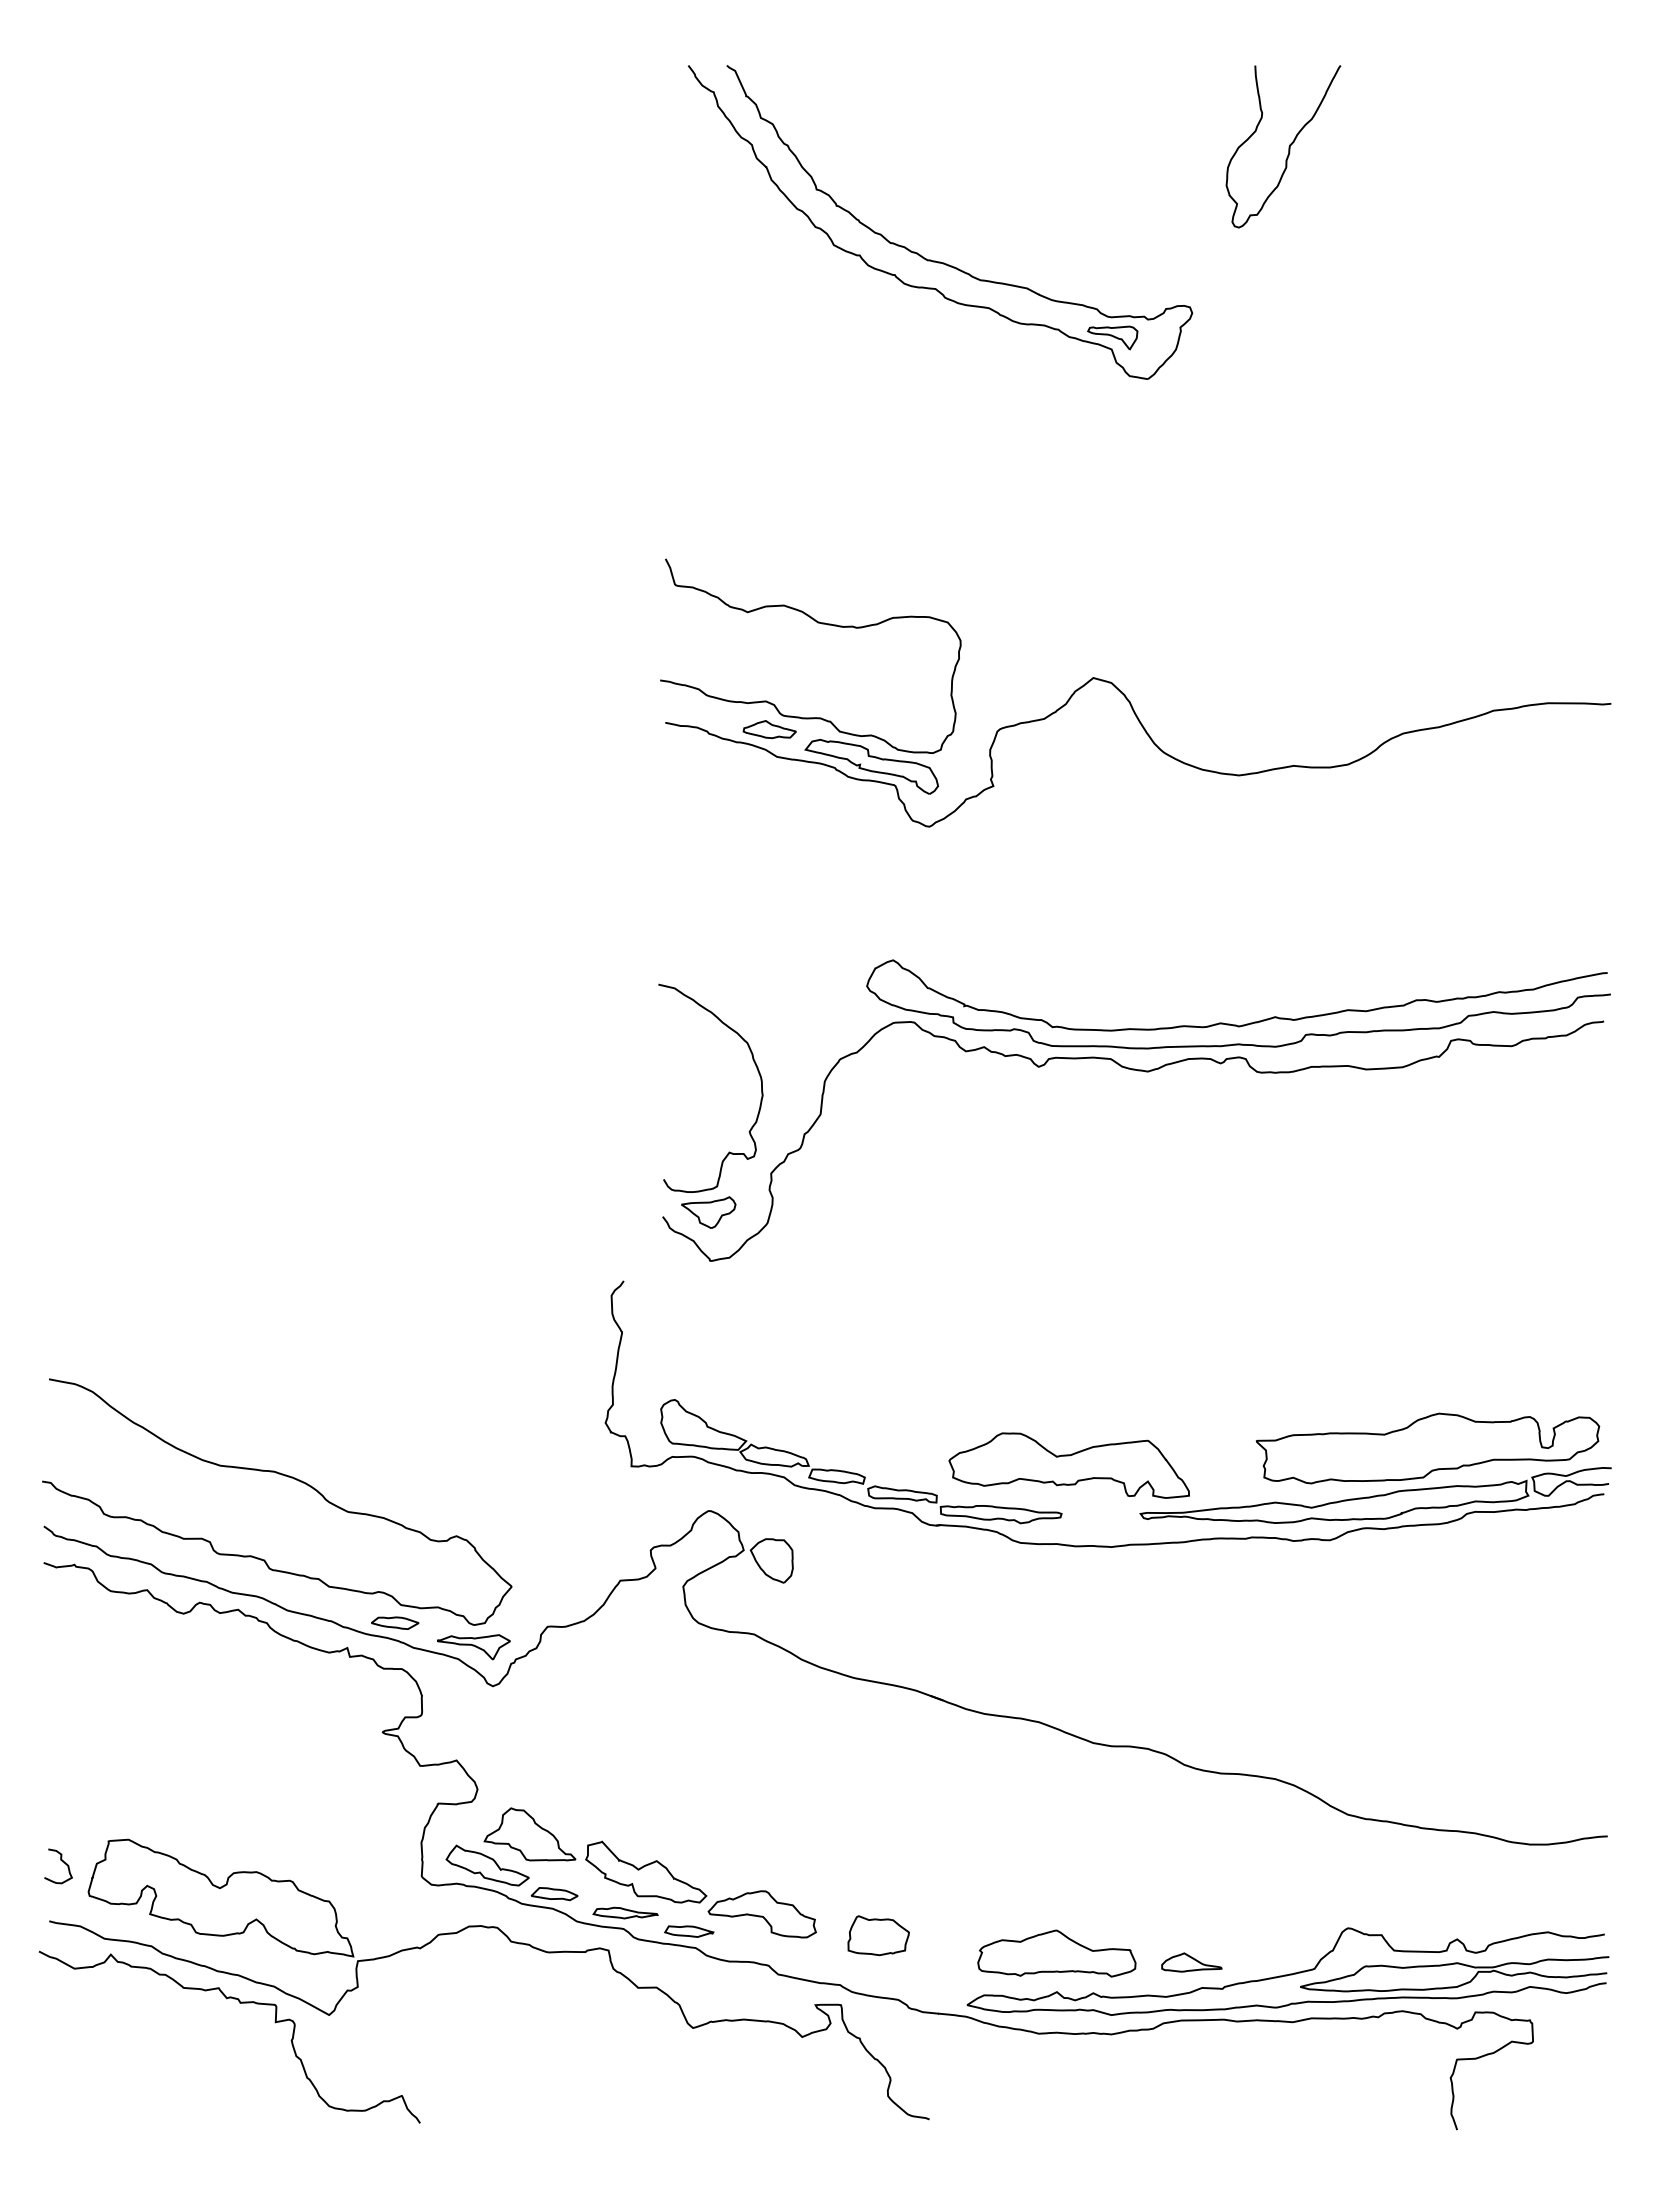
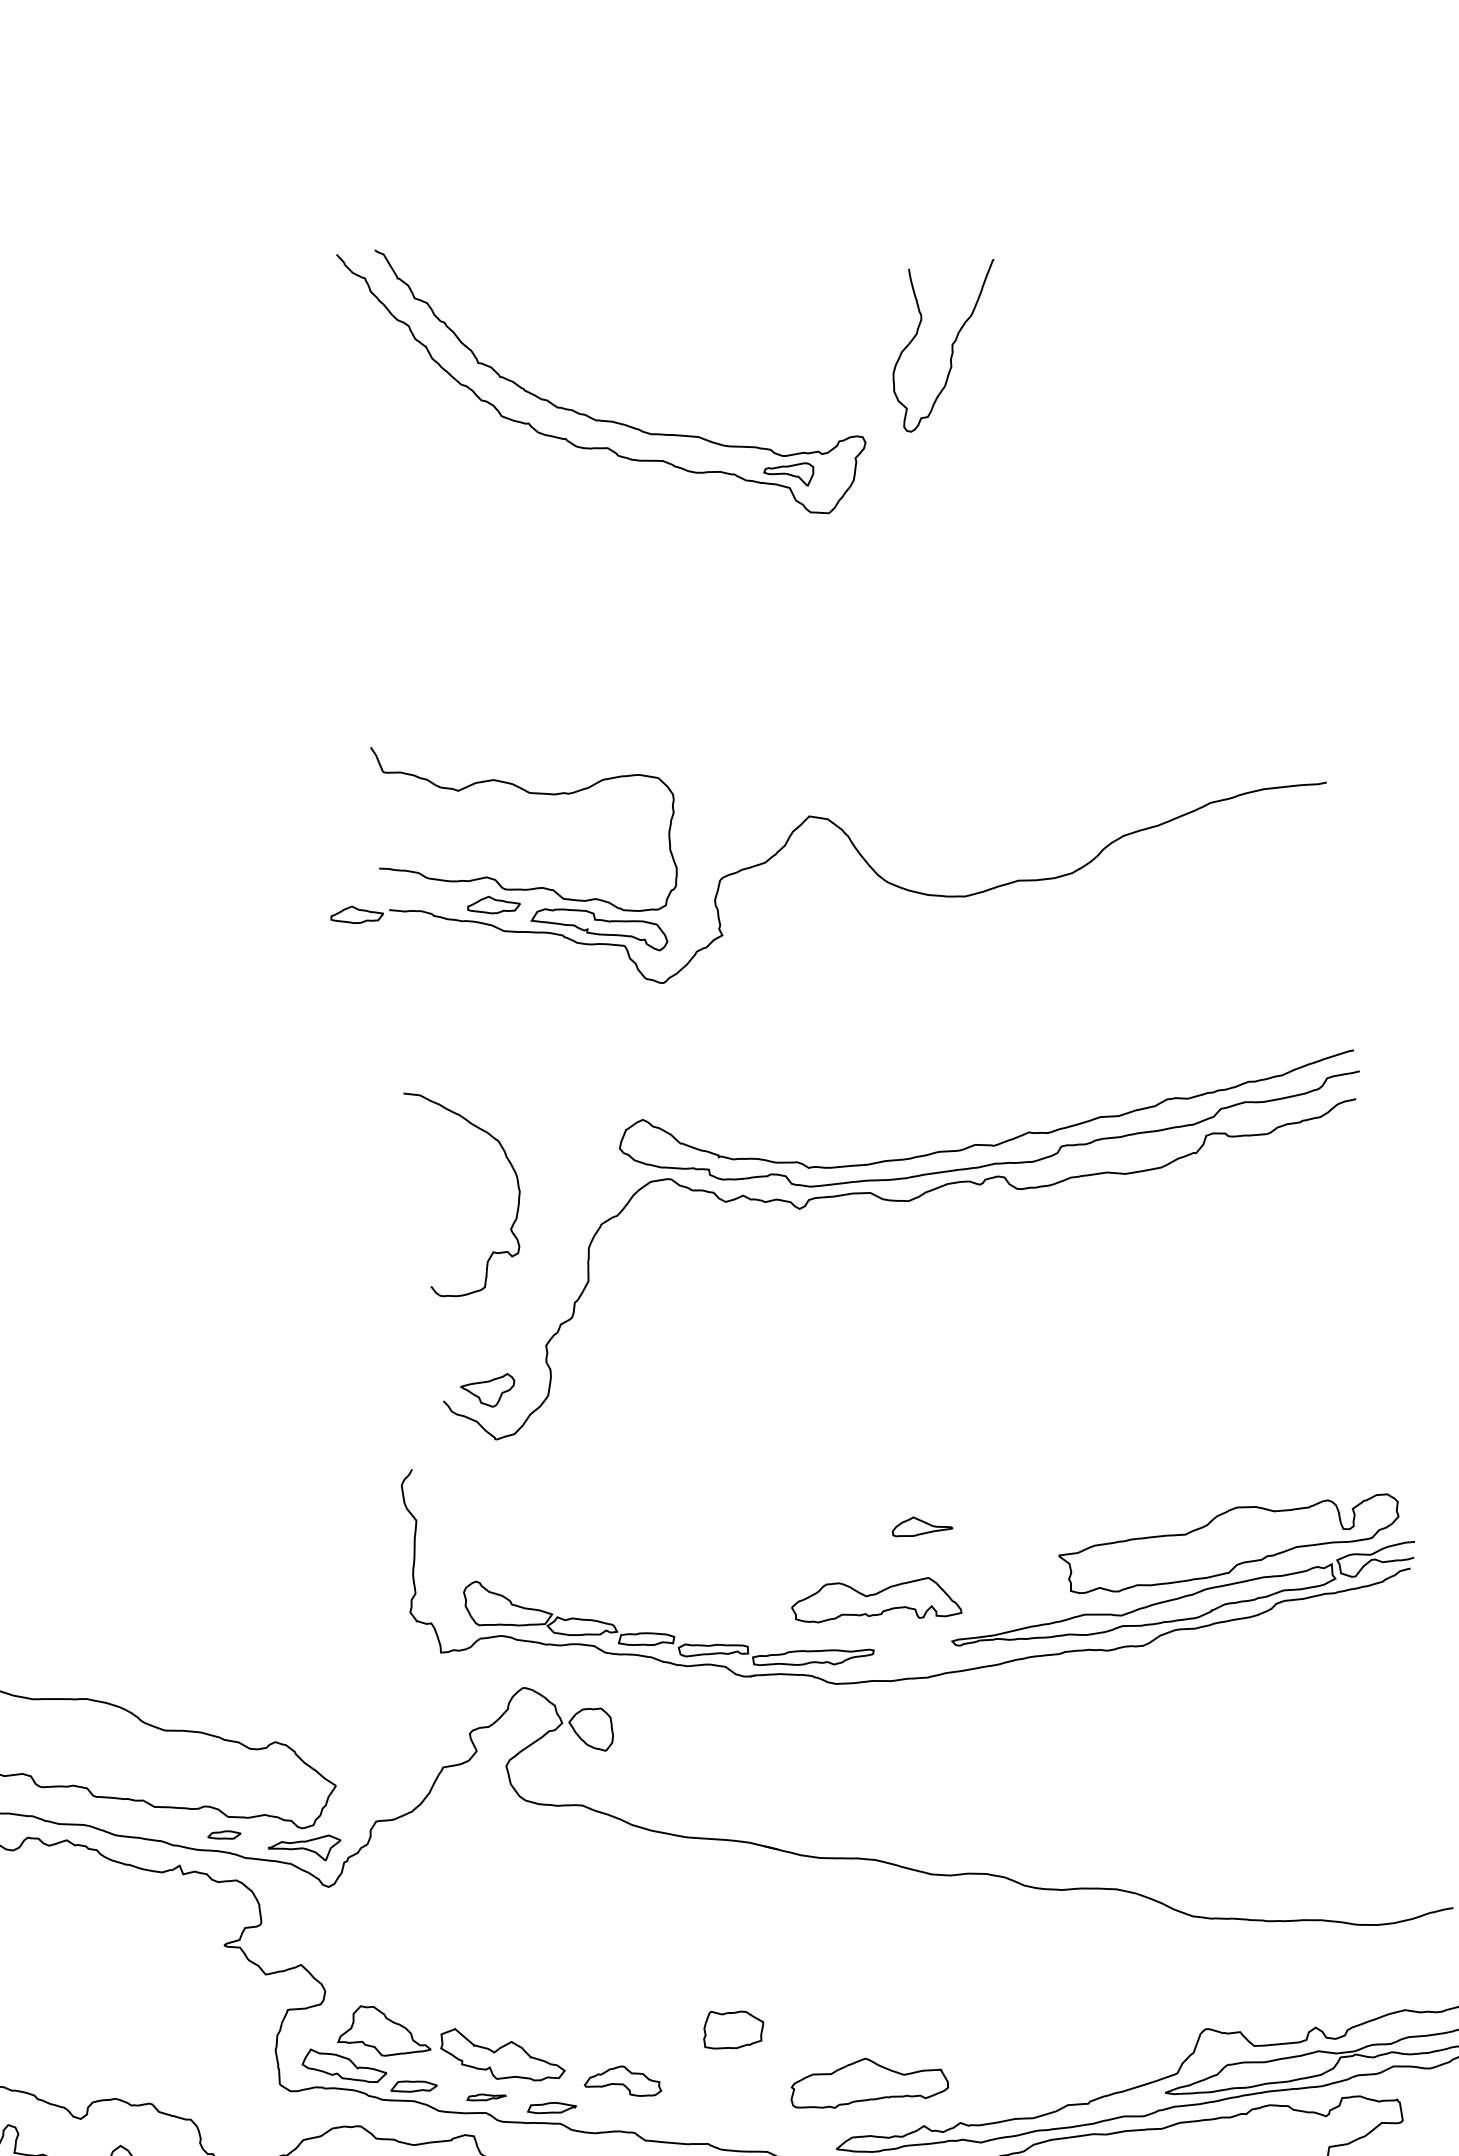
curve: (1288, 146) -> (951, 345), moved
part: (632, 723) -> (356, 914), added
curve: (757, 1071) -> (511, 1168), moved
part: (1068, 1465) -> (875, 1601), size x0.7
part: (395, 1622) -> (224, 1834), size x0.7
part: (625, 1912) -> (486, 2096), size x0.6
part: (761, 1914) -> (621, 2082), size x0.7
part: (878, 1935) -> (733, 2028), moved
part: (1056, 1953) -> (868, 2081), moved
part: (1191, 1962) -> (921, 1525), moved

